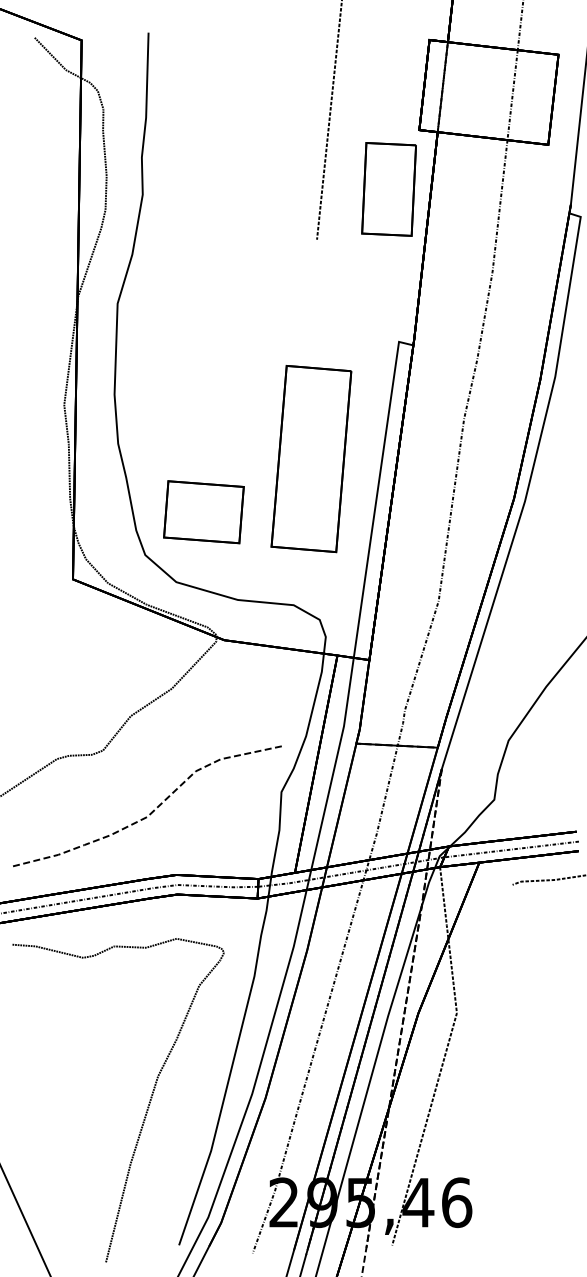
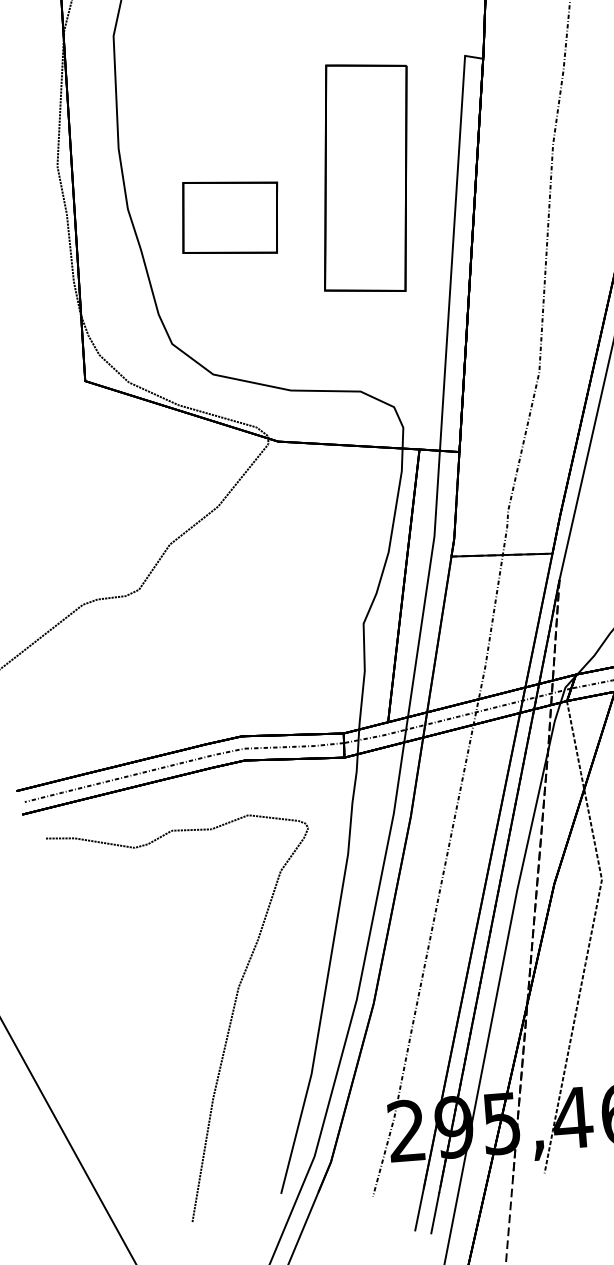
part: (311, 459) -> (365, 178), moved
part: (203, 512) -> (229, 218), moved
curve: (152, 810) -> (205, 659), removed

